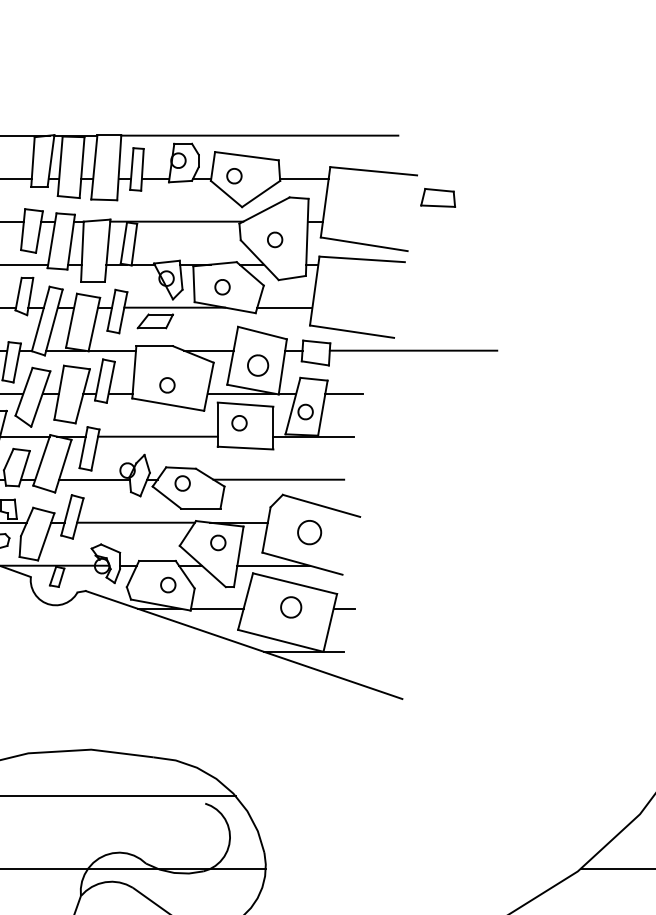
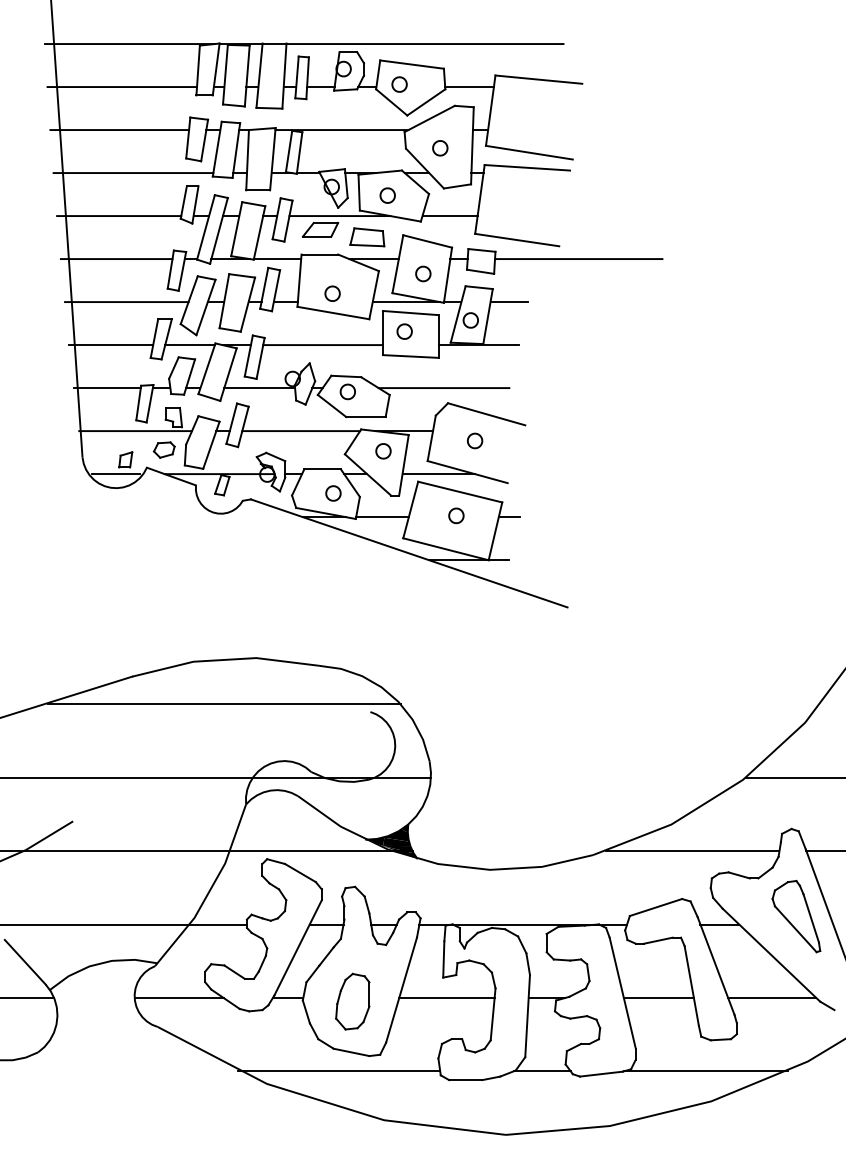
part: (438, 198) -> (367, 237), moved
part: (258, 365) -> (423, 273), size x0.71
part: (310, 532) -> (475, 440), size x0.62
part: (291, 607) -> (456, 515), size x0.71

